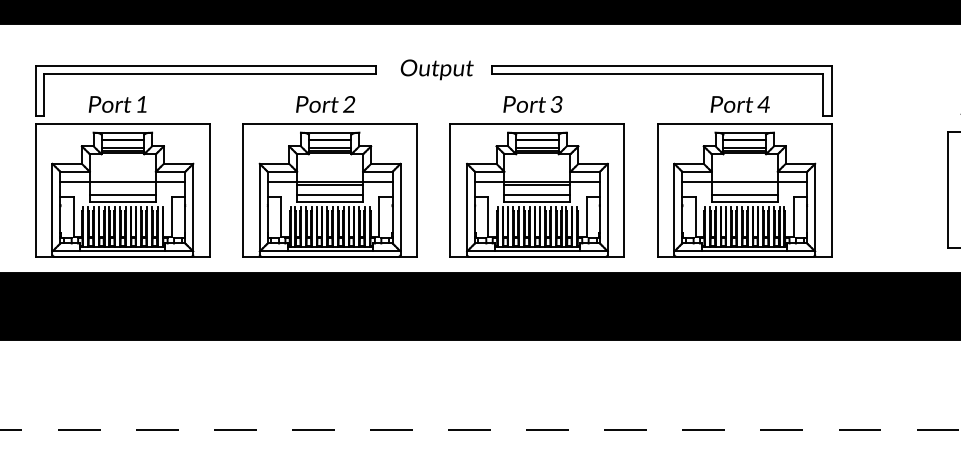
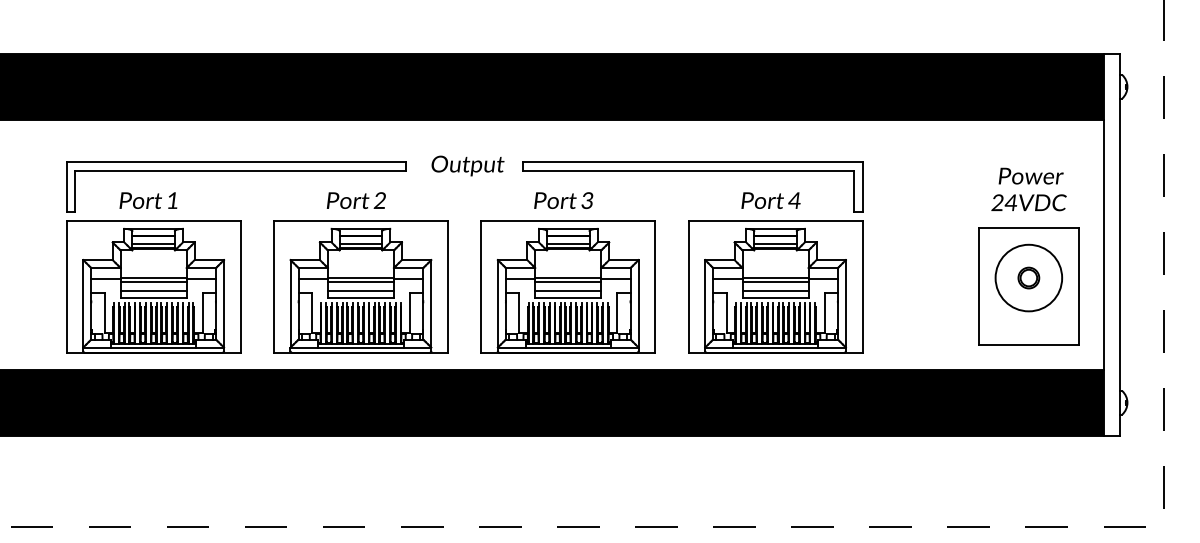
line: (122, 185) -> (153, 281), added
line: (744, 185) -> (775, 281), added

